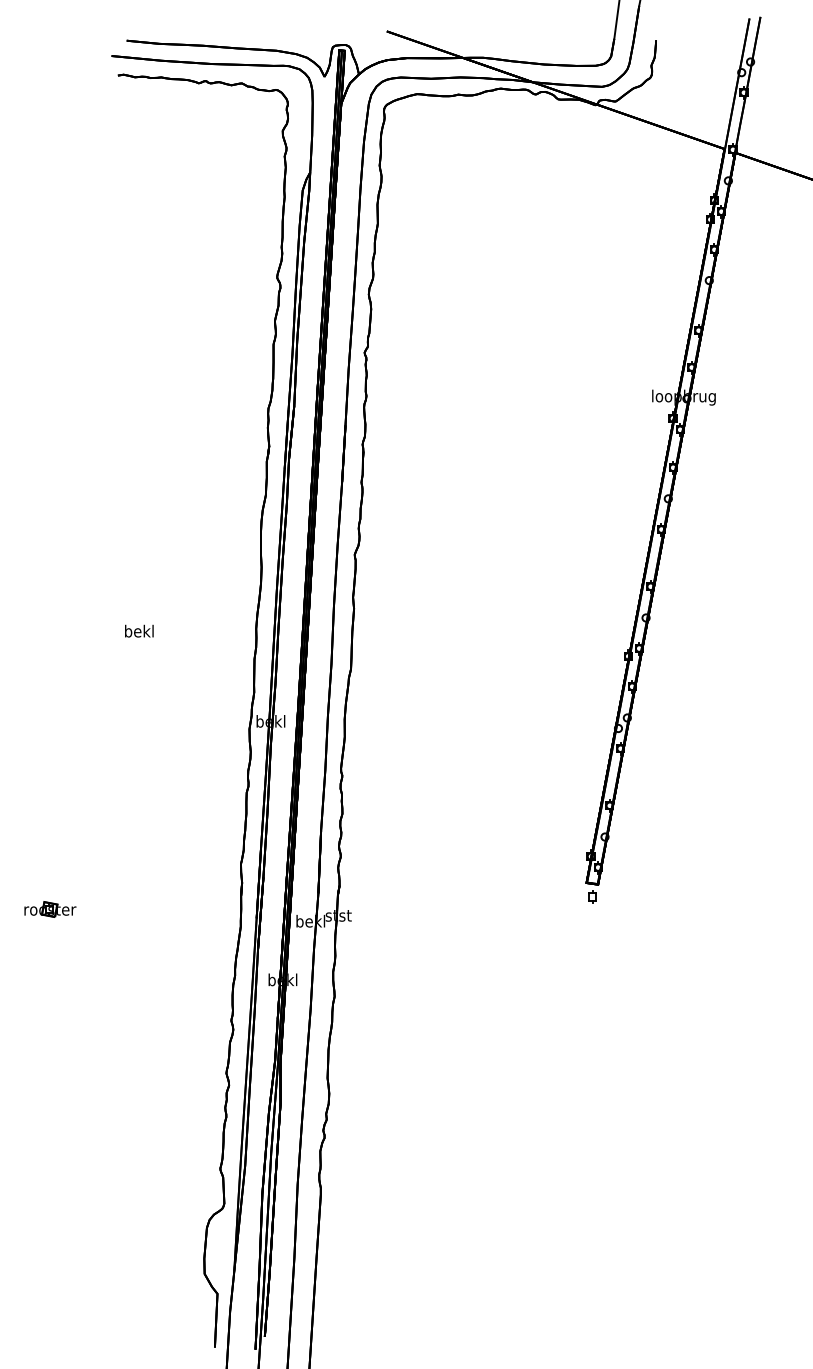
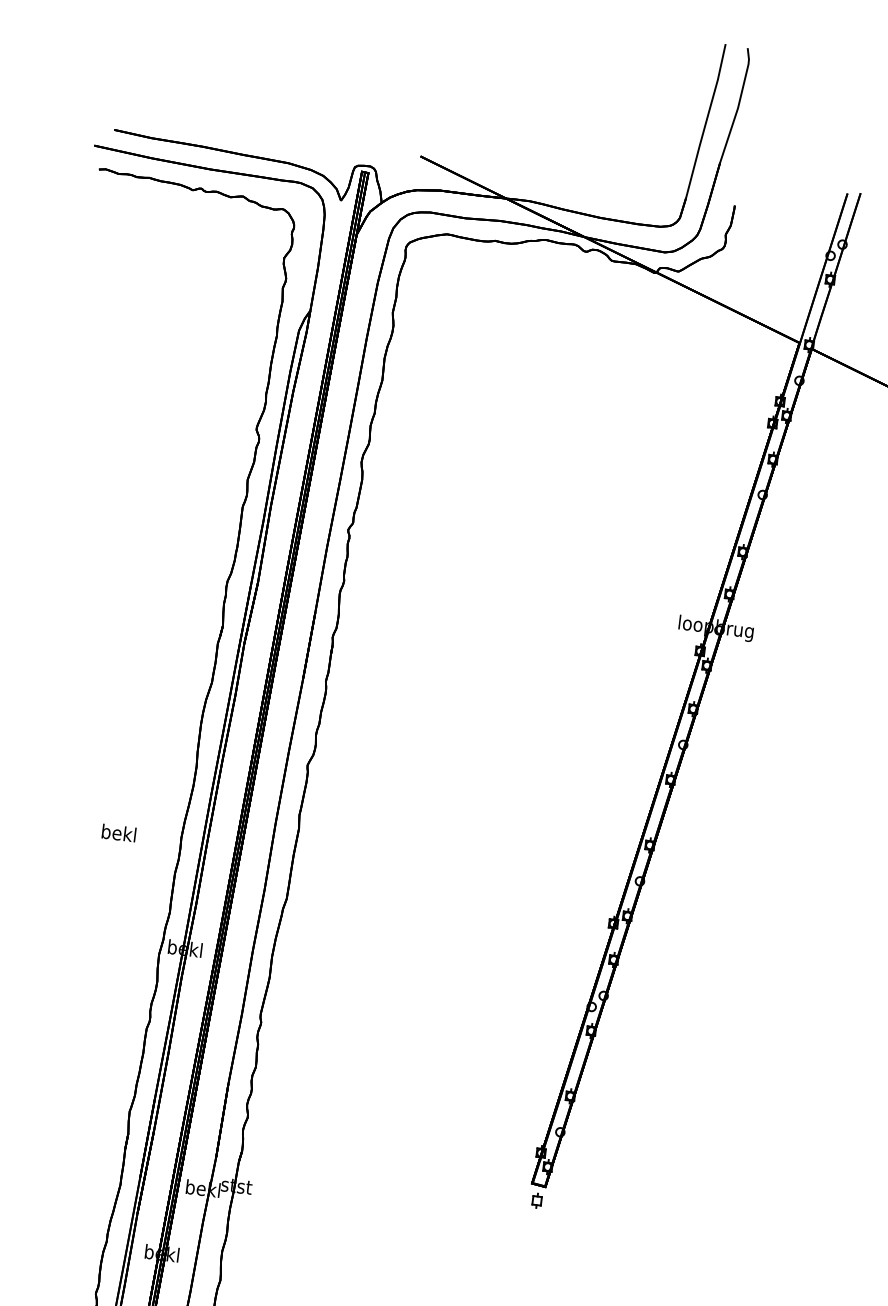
text: (139, 630) -> (119, 832), moved

